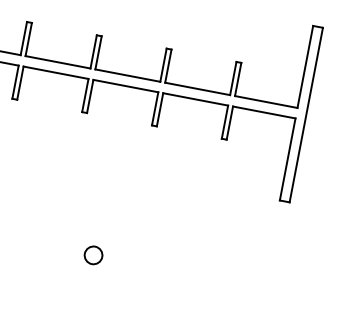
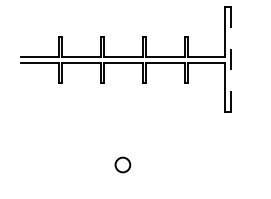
line: (307, 114) -> (231, 59), solid -> dashed
circle: (94, 254) -> (123, 164), size x1.4

